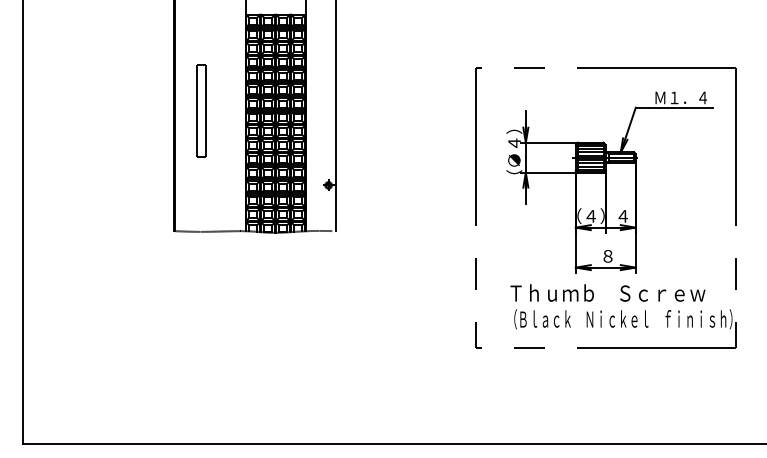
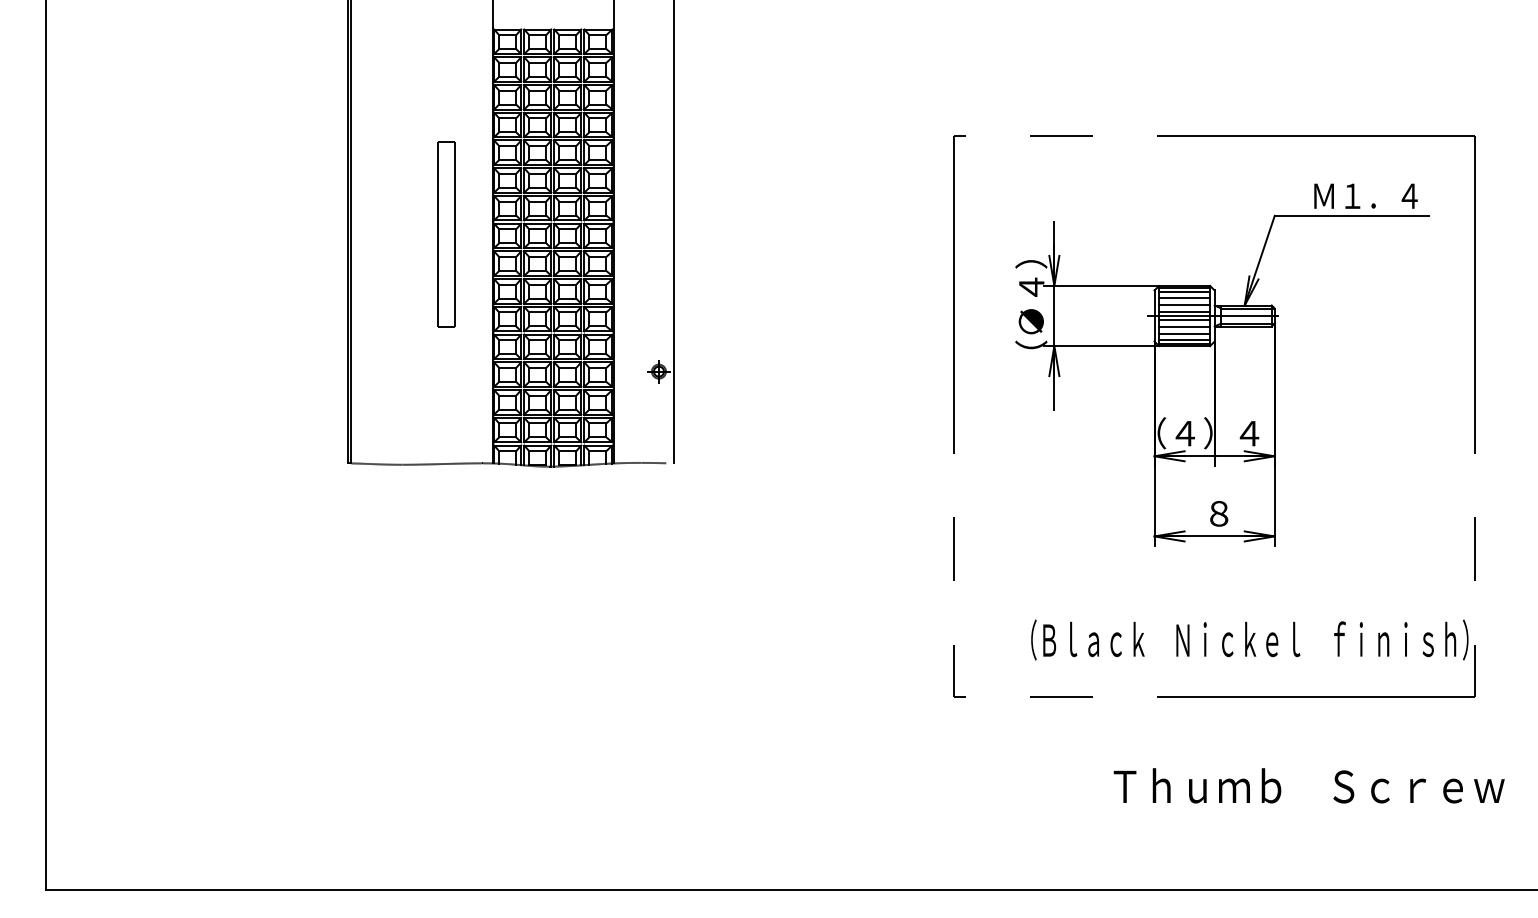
part: (201, 110) -> (446, 233), moved
text: (607, 292) -> (1308, 784), moved

